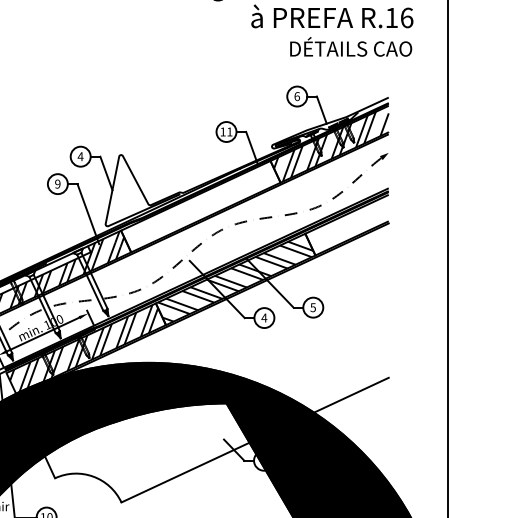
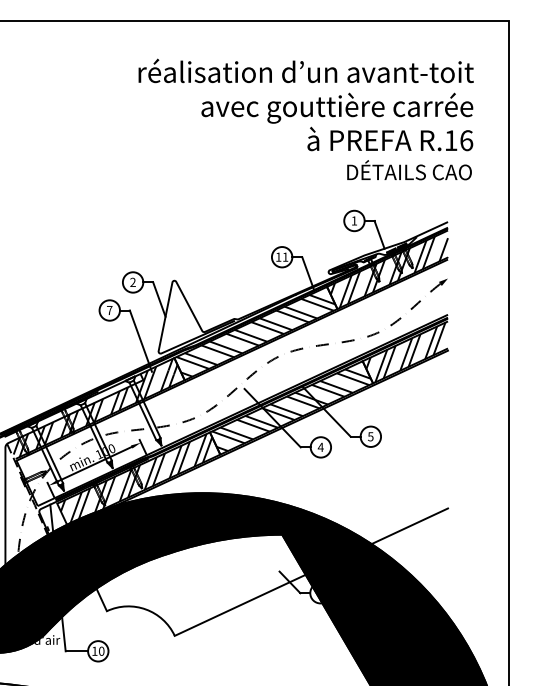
text: (297, 96) -> (354, 220), 6 -> 1
text: (80, 155) -> (132, 281), 4 -> 2
text: (57, 184) -> (109, 310), 9 -> 7
hatch: (200, 204) -> (255, 331), added
hatch: (347, 225) -> (405, 352), added

